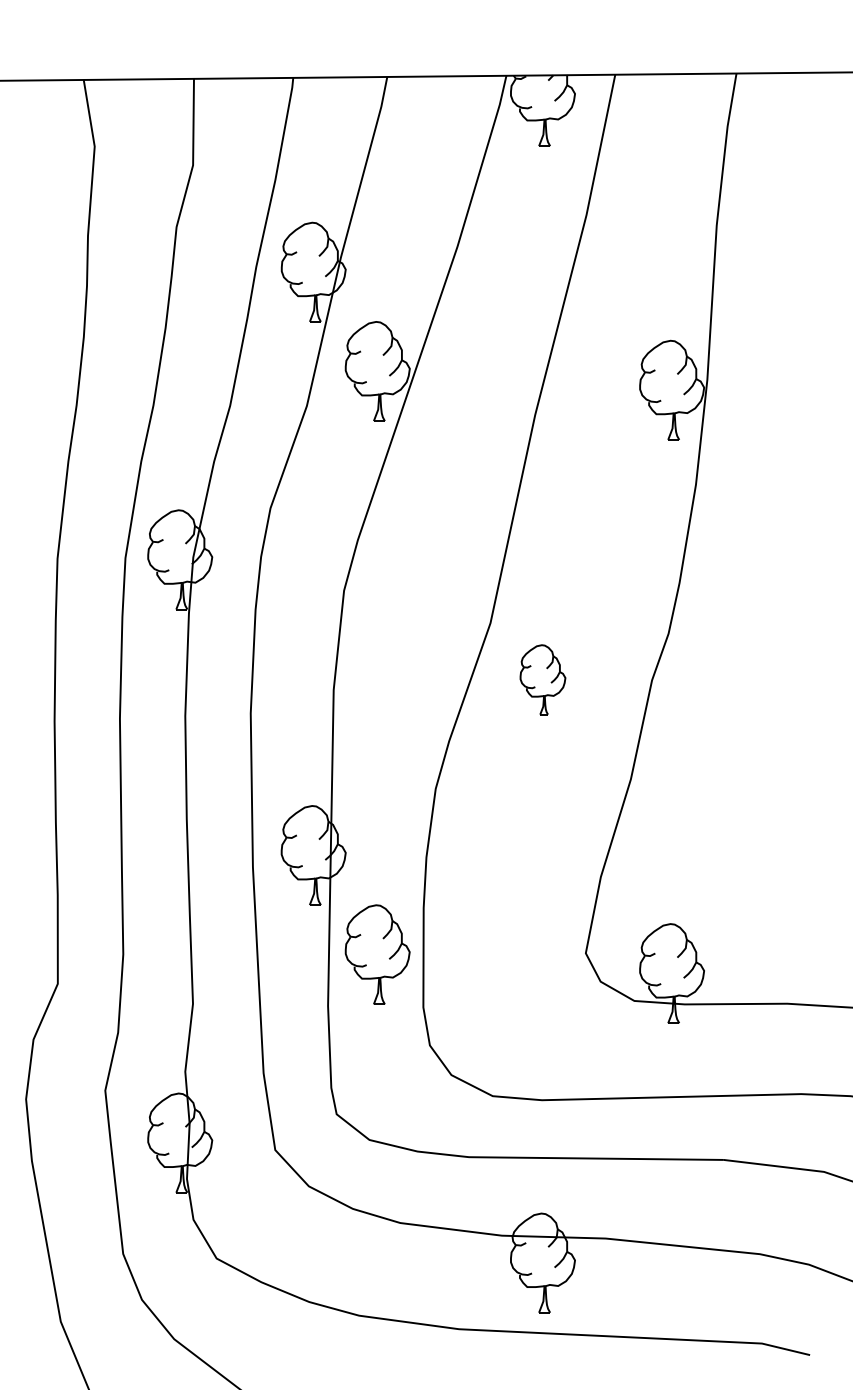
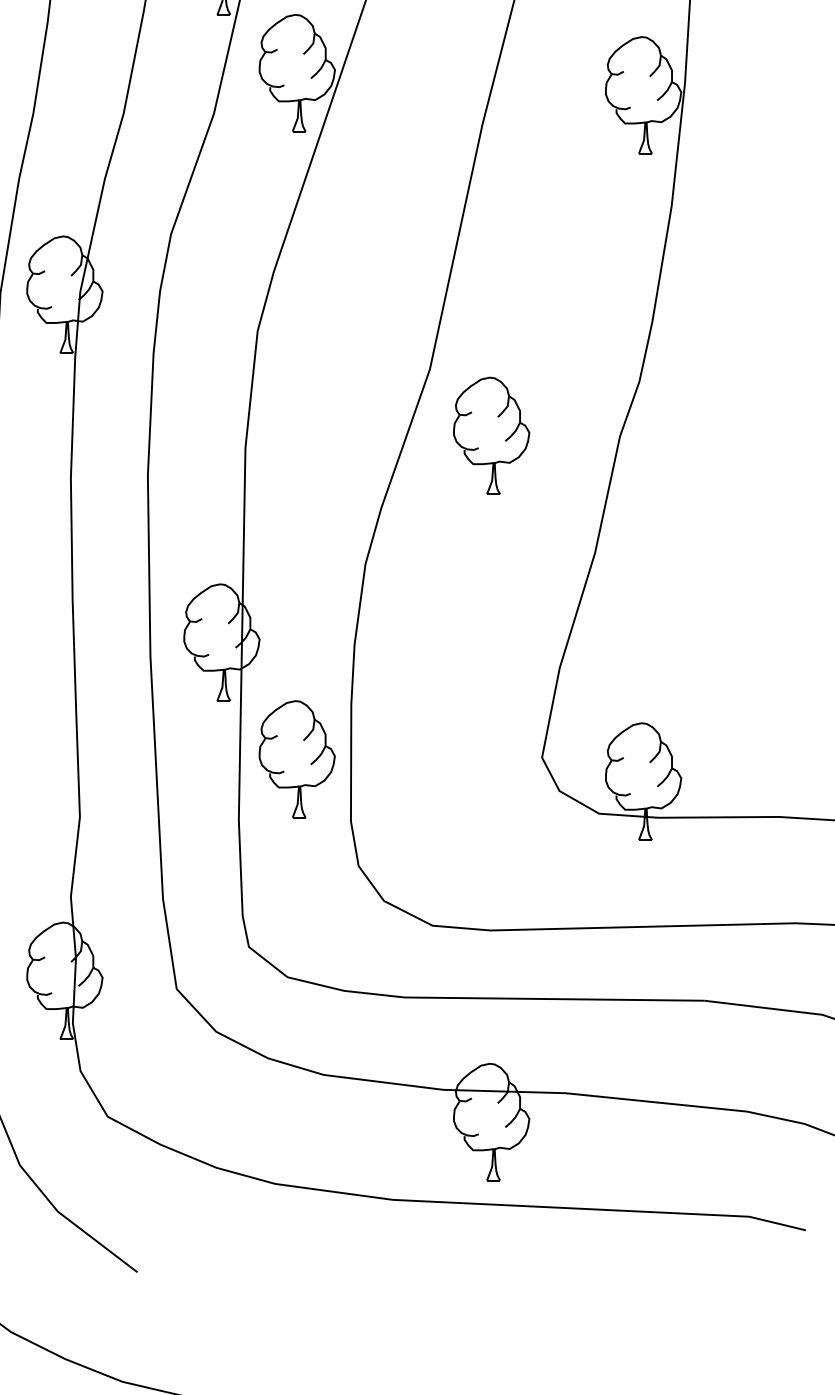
part: (542, 679) -> (491, 435), size x1.43

